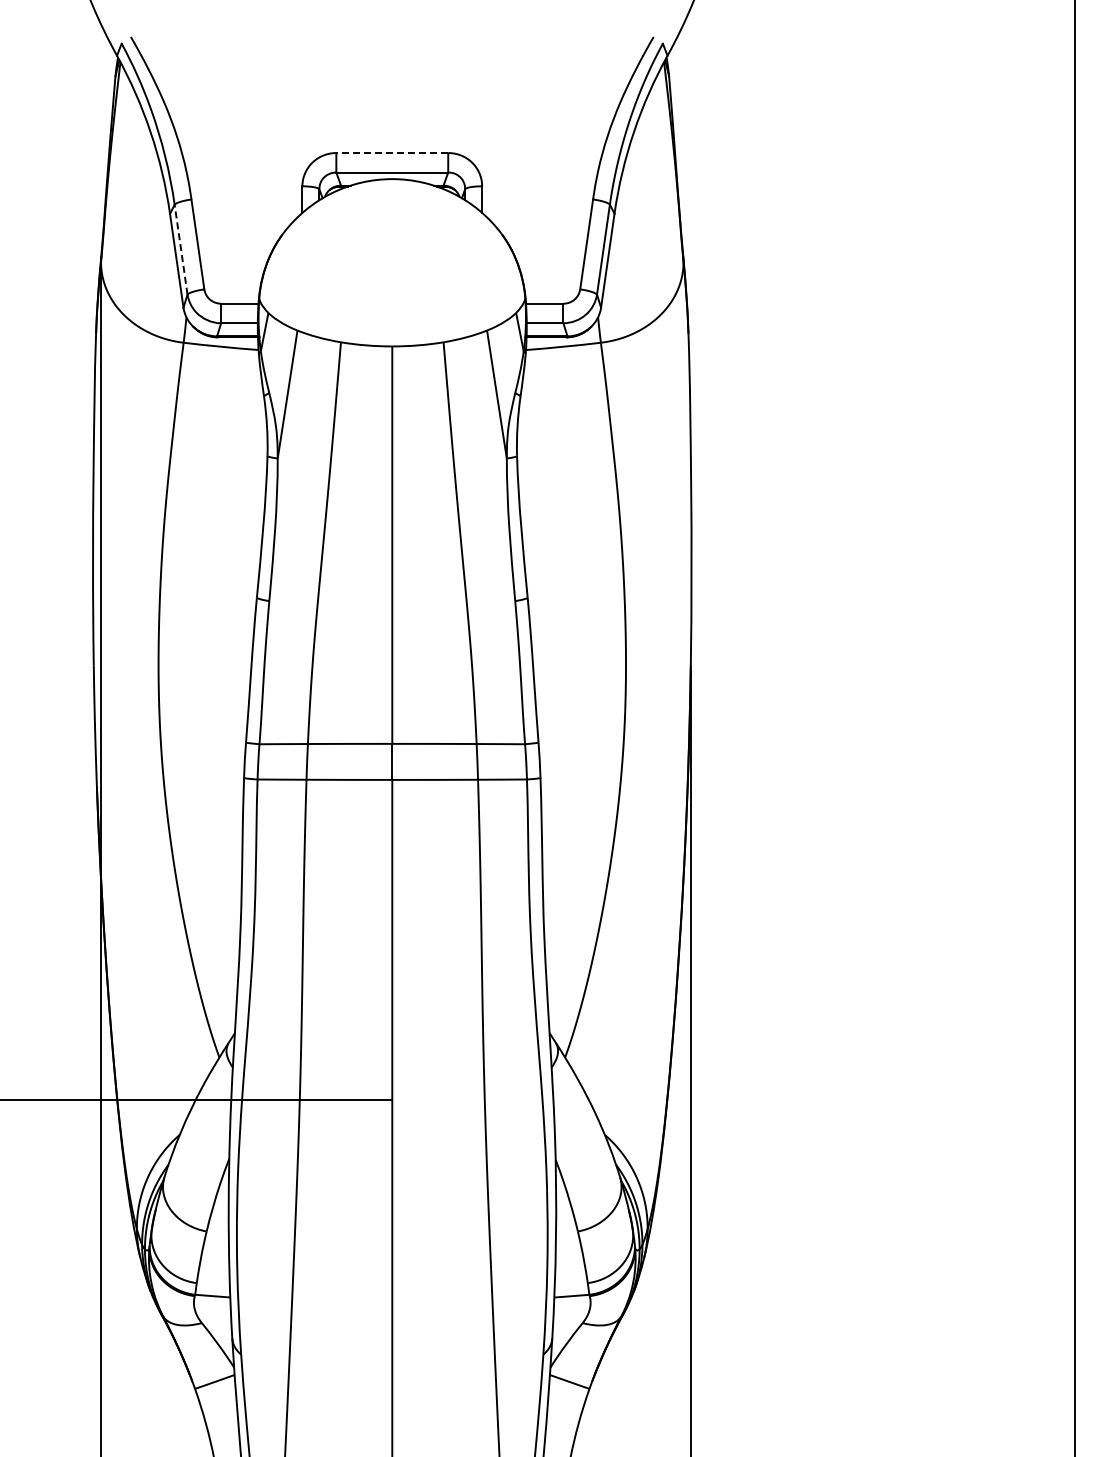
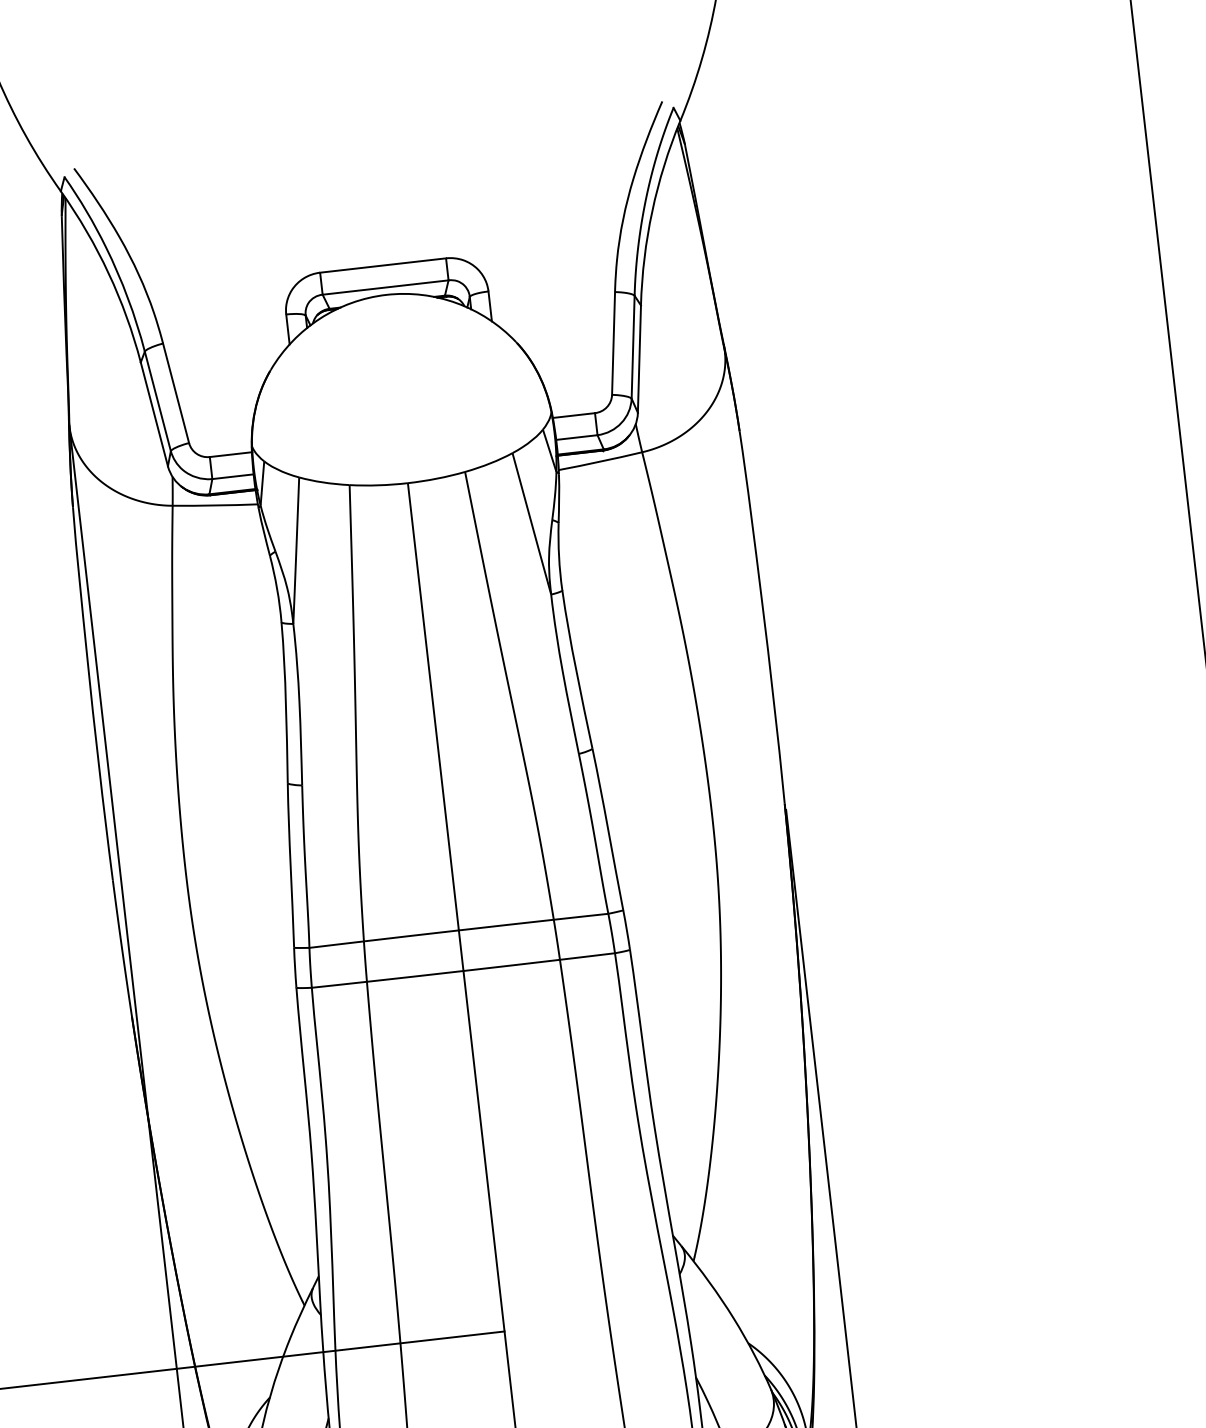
line: (392, 153) -> (383, 266), dashed -> solid
line: (181, 249) -> (158, 401), dashed -> solid

